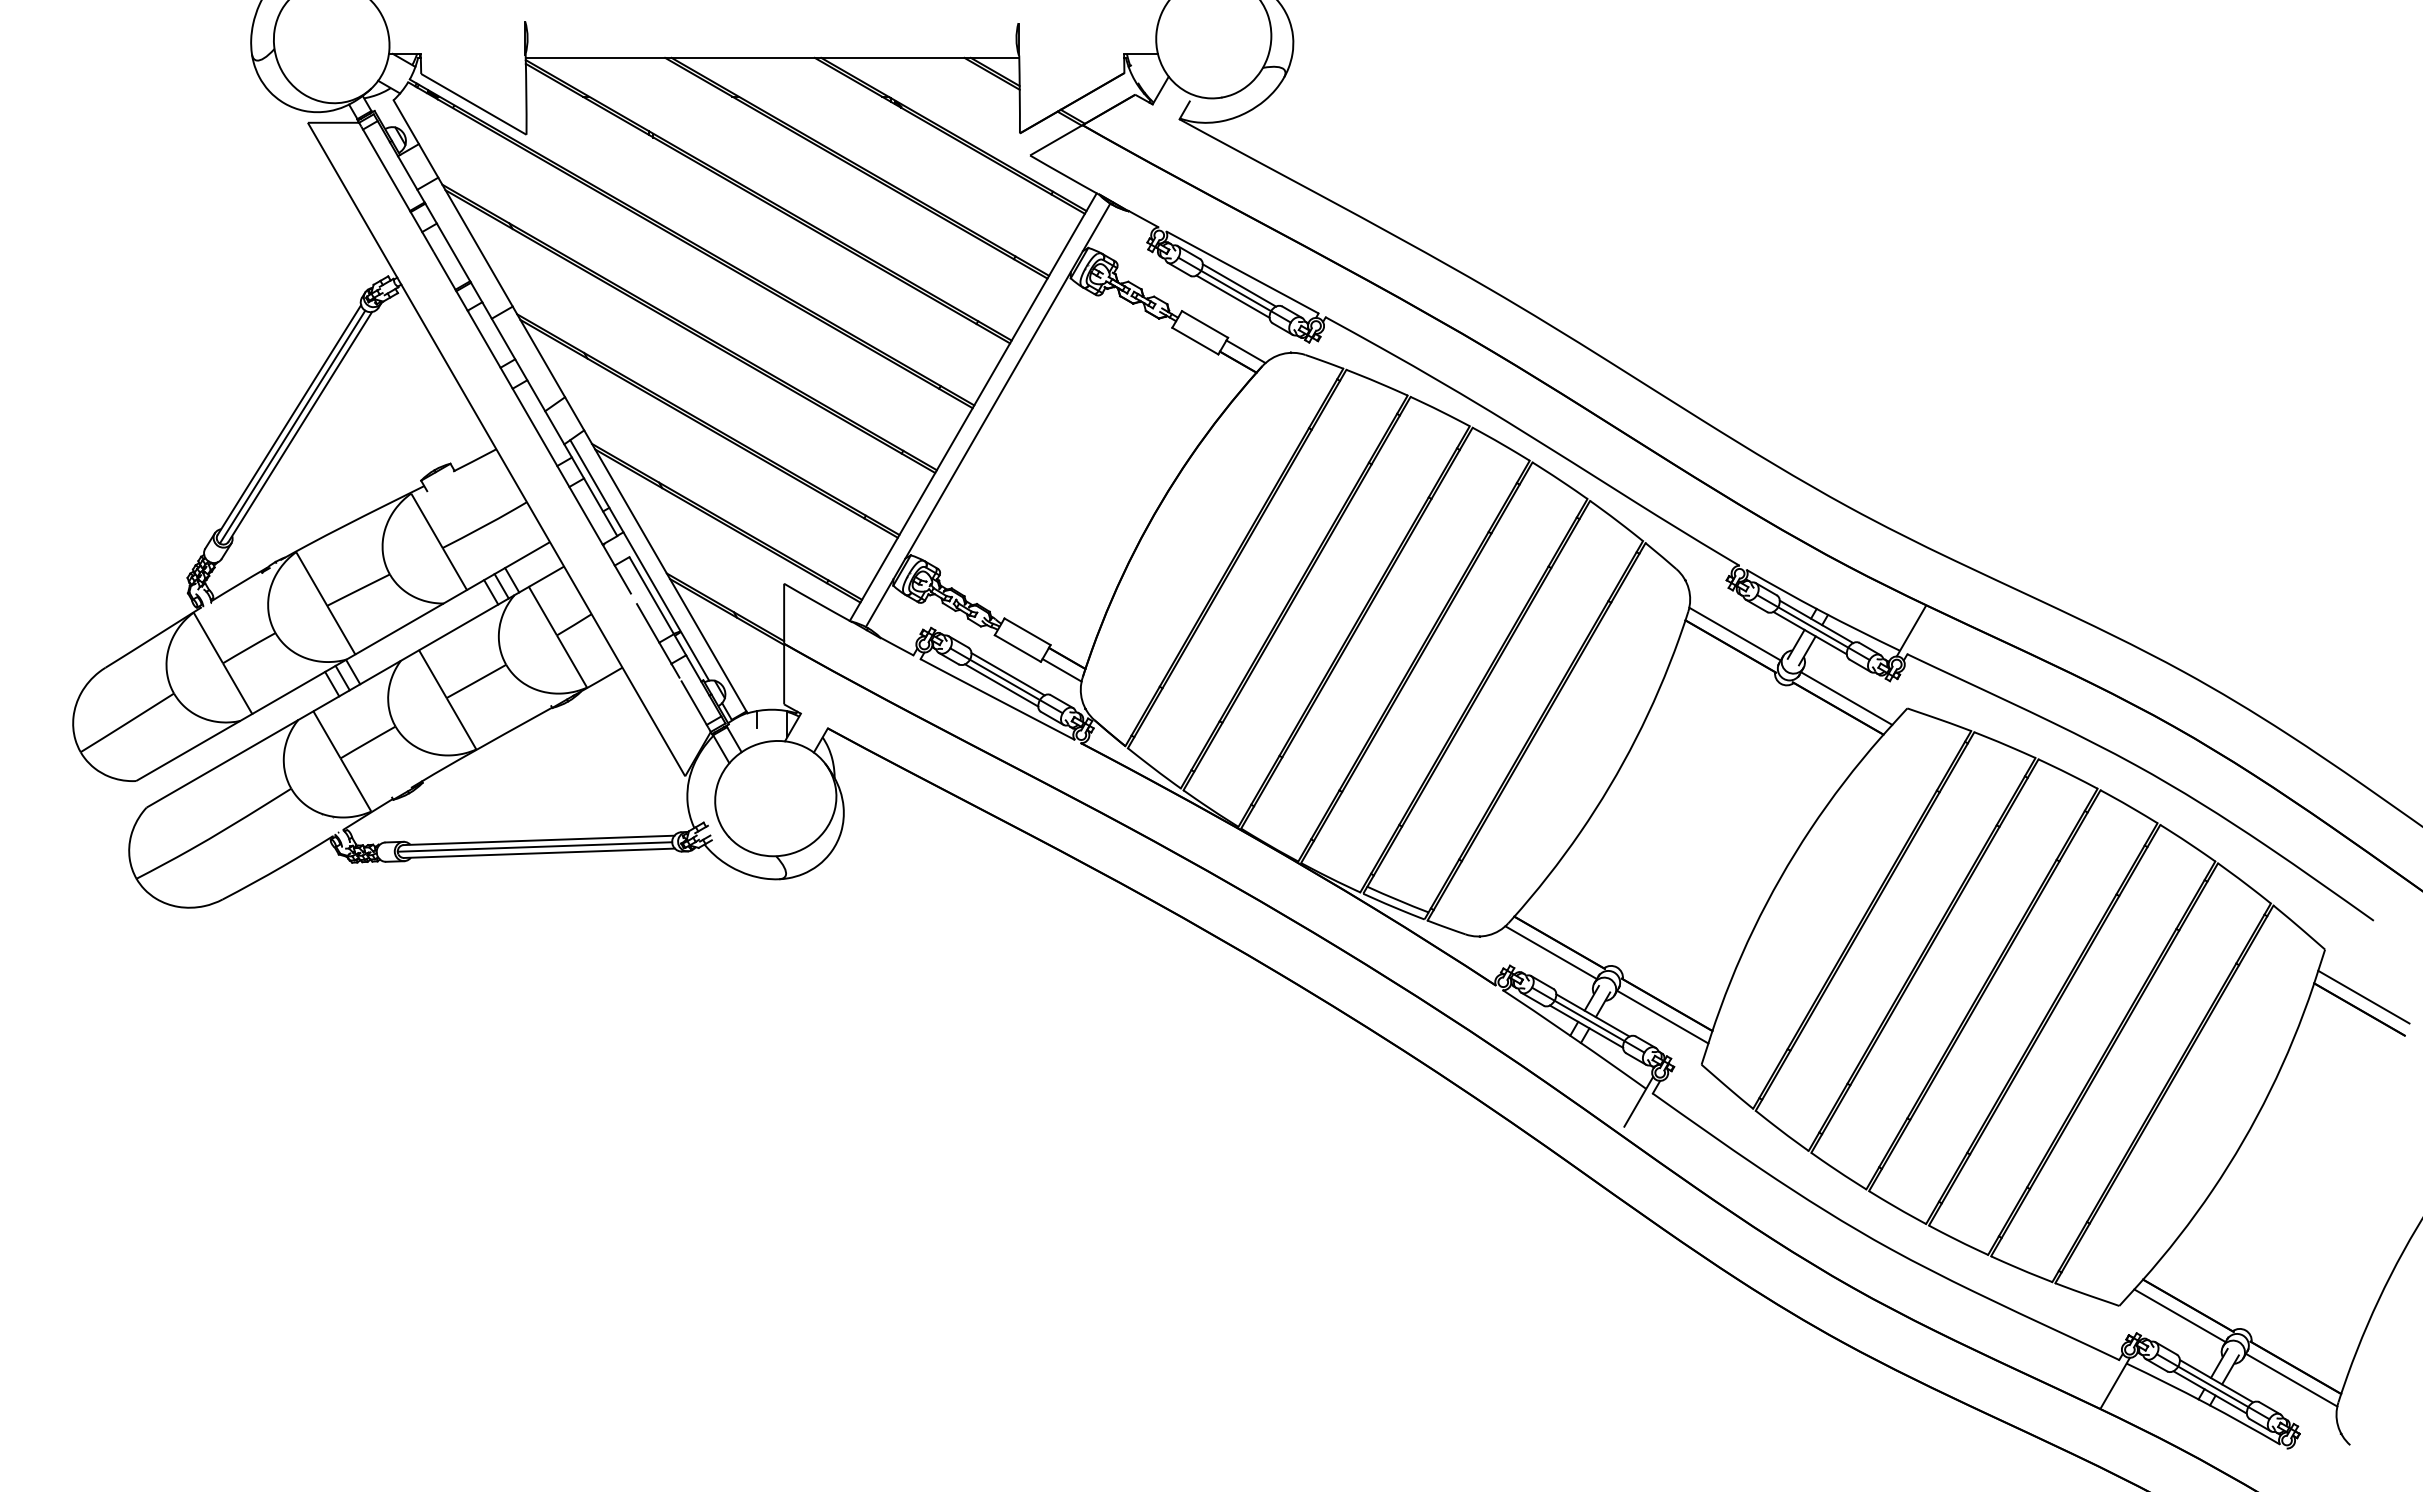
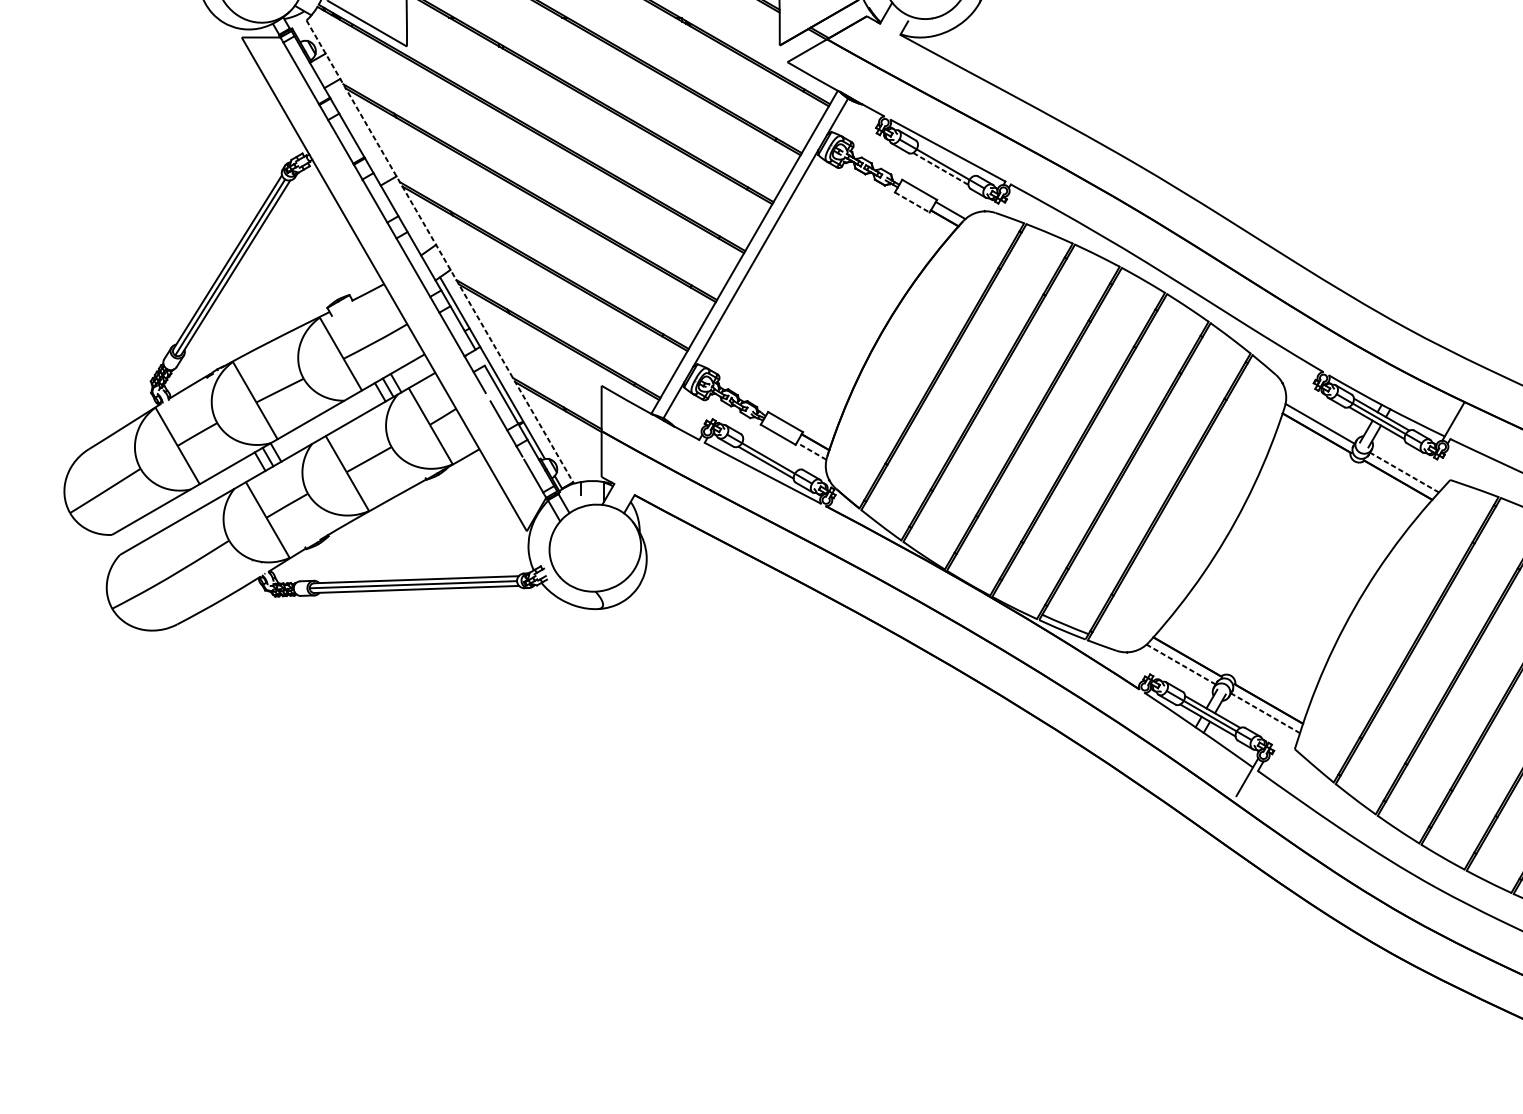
line: (1239, 285) -> (945, 160), removed
line: (1233, 296) -> (941, 168), solid -> dashed
line: (1195, 341) -> (912, 202), solid -> dashed
line: (570, 406) -> (440, 251), solid -> dashed
line: (1062, 670) -> (811, 451), solid -> dashed
line: (1007, 674) -> (770, 454), removed
line: (1846, 698) -> (1404, 472), solid -> dashed
line: (1551, 952) -> (1181, 664), solid -> dashed
line: (1662, 1017) -> (1265, 713), solid -> dashed

